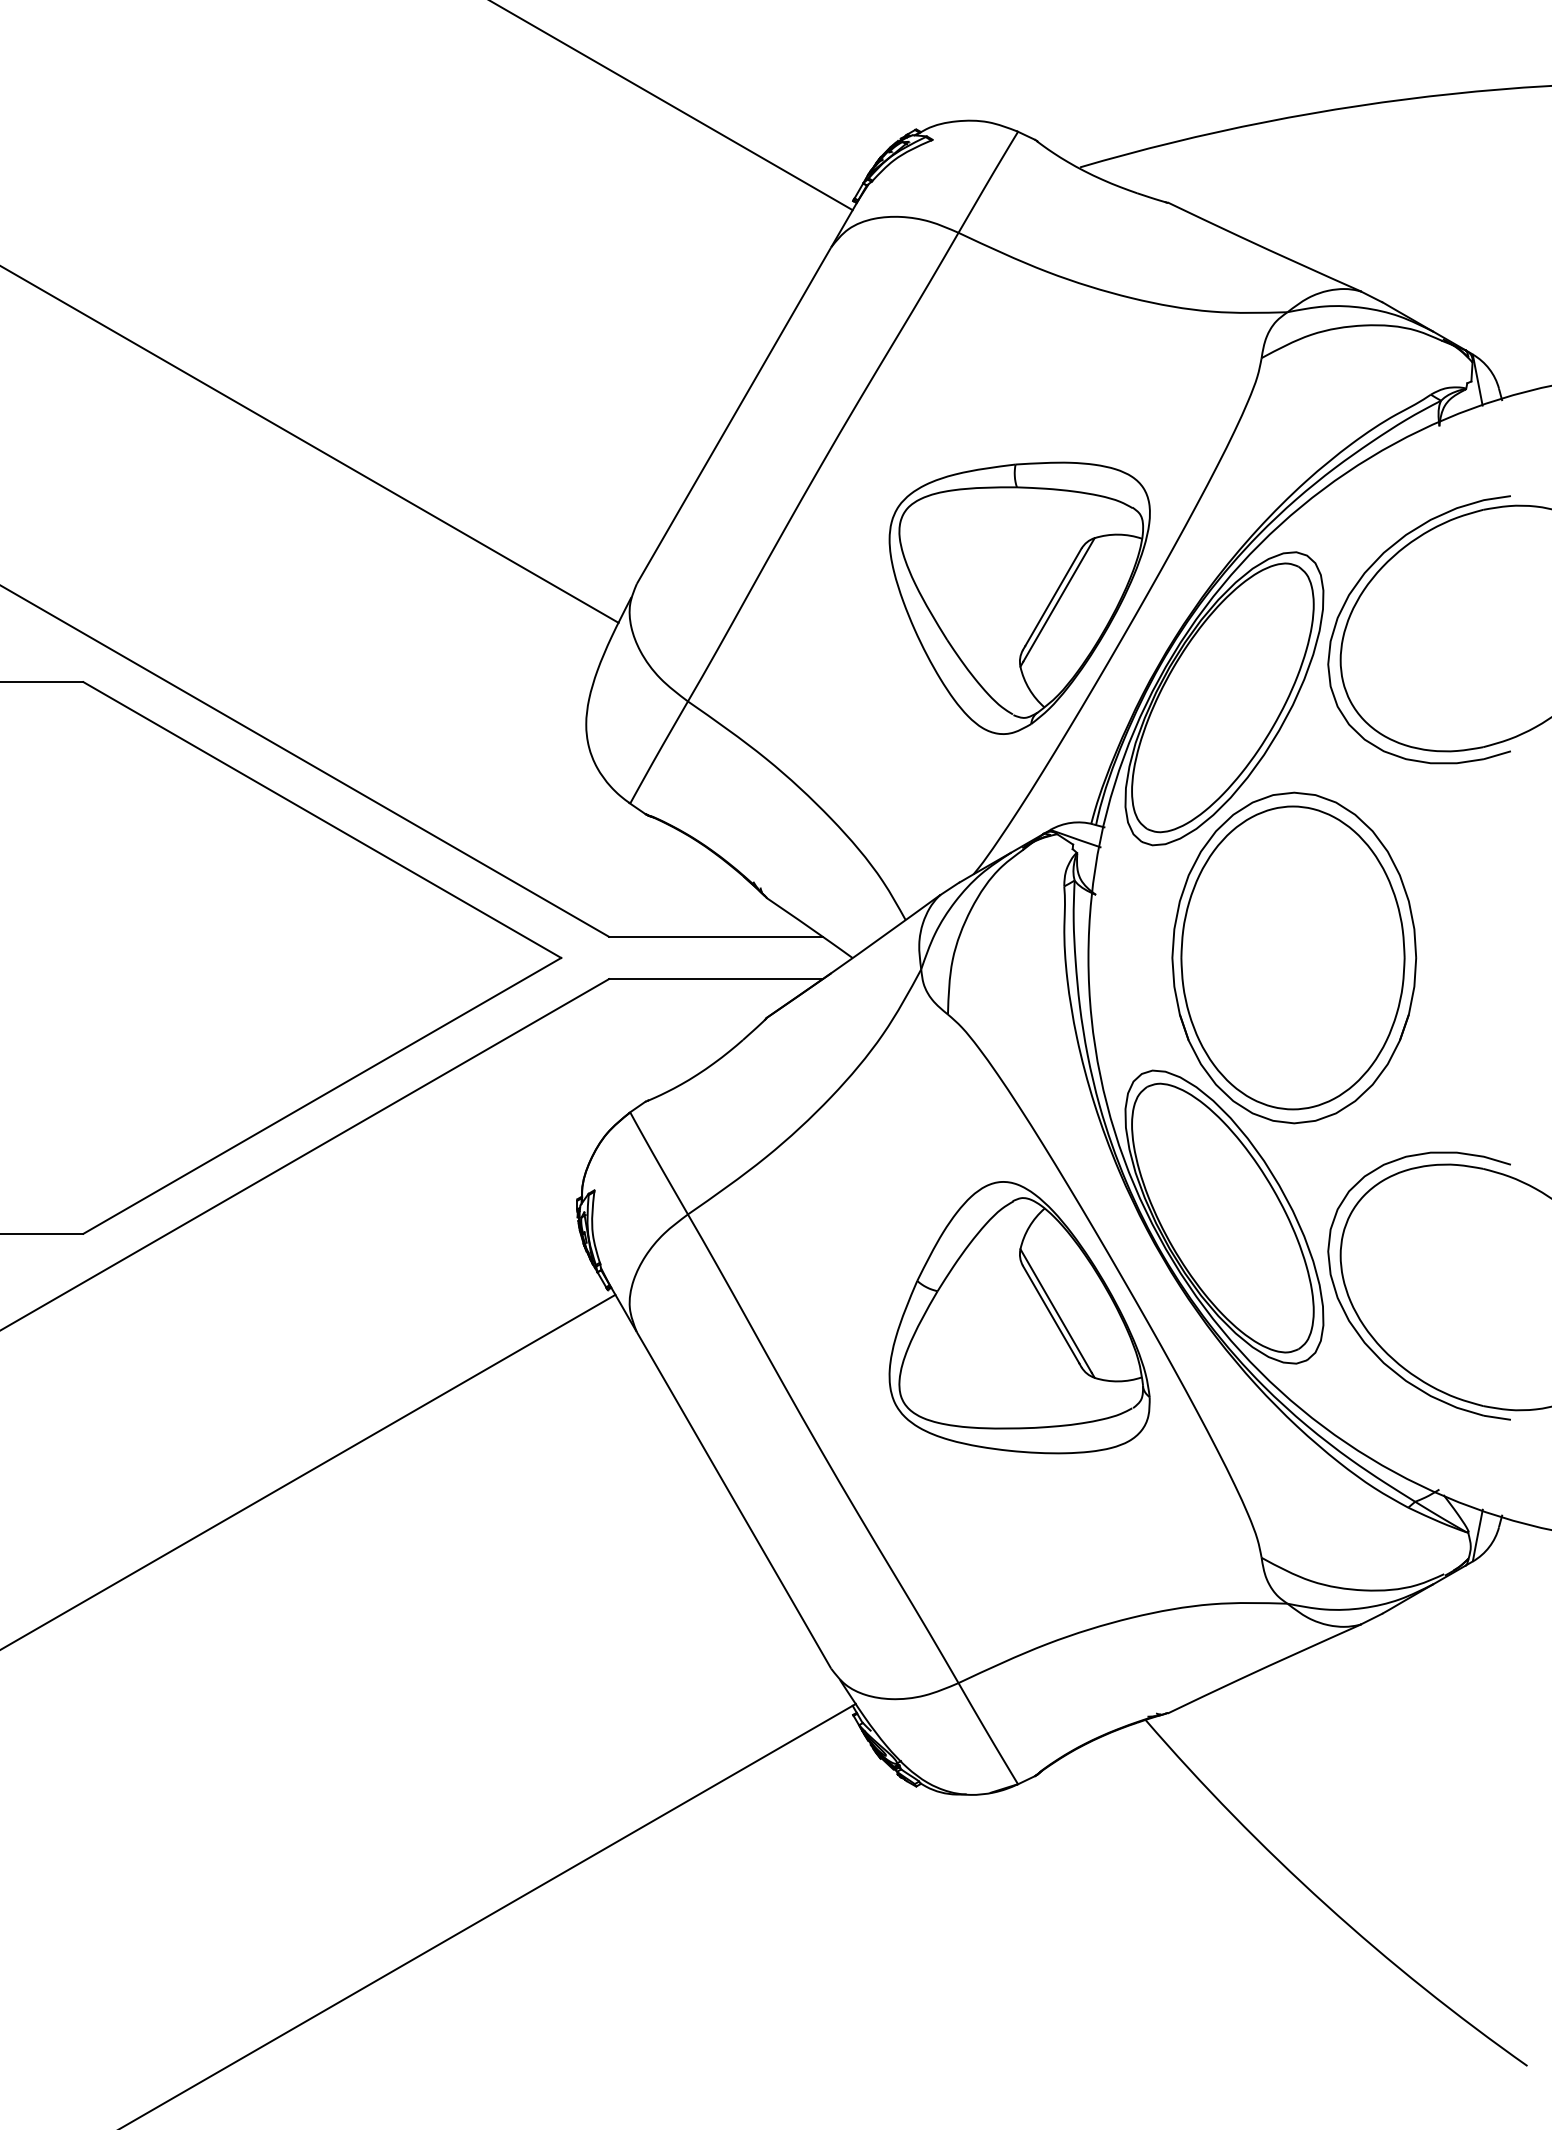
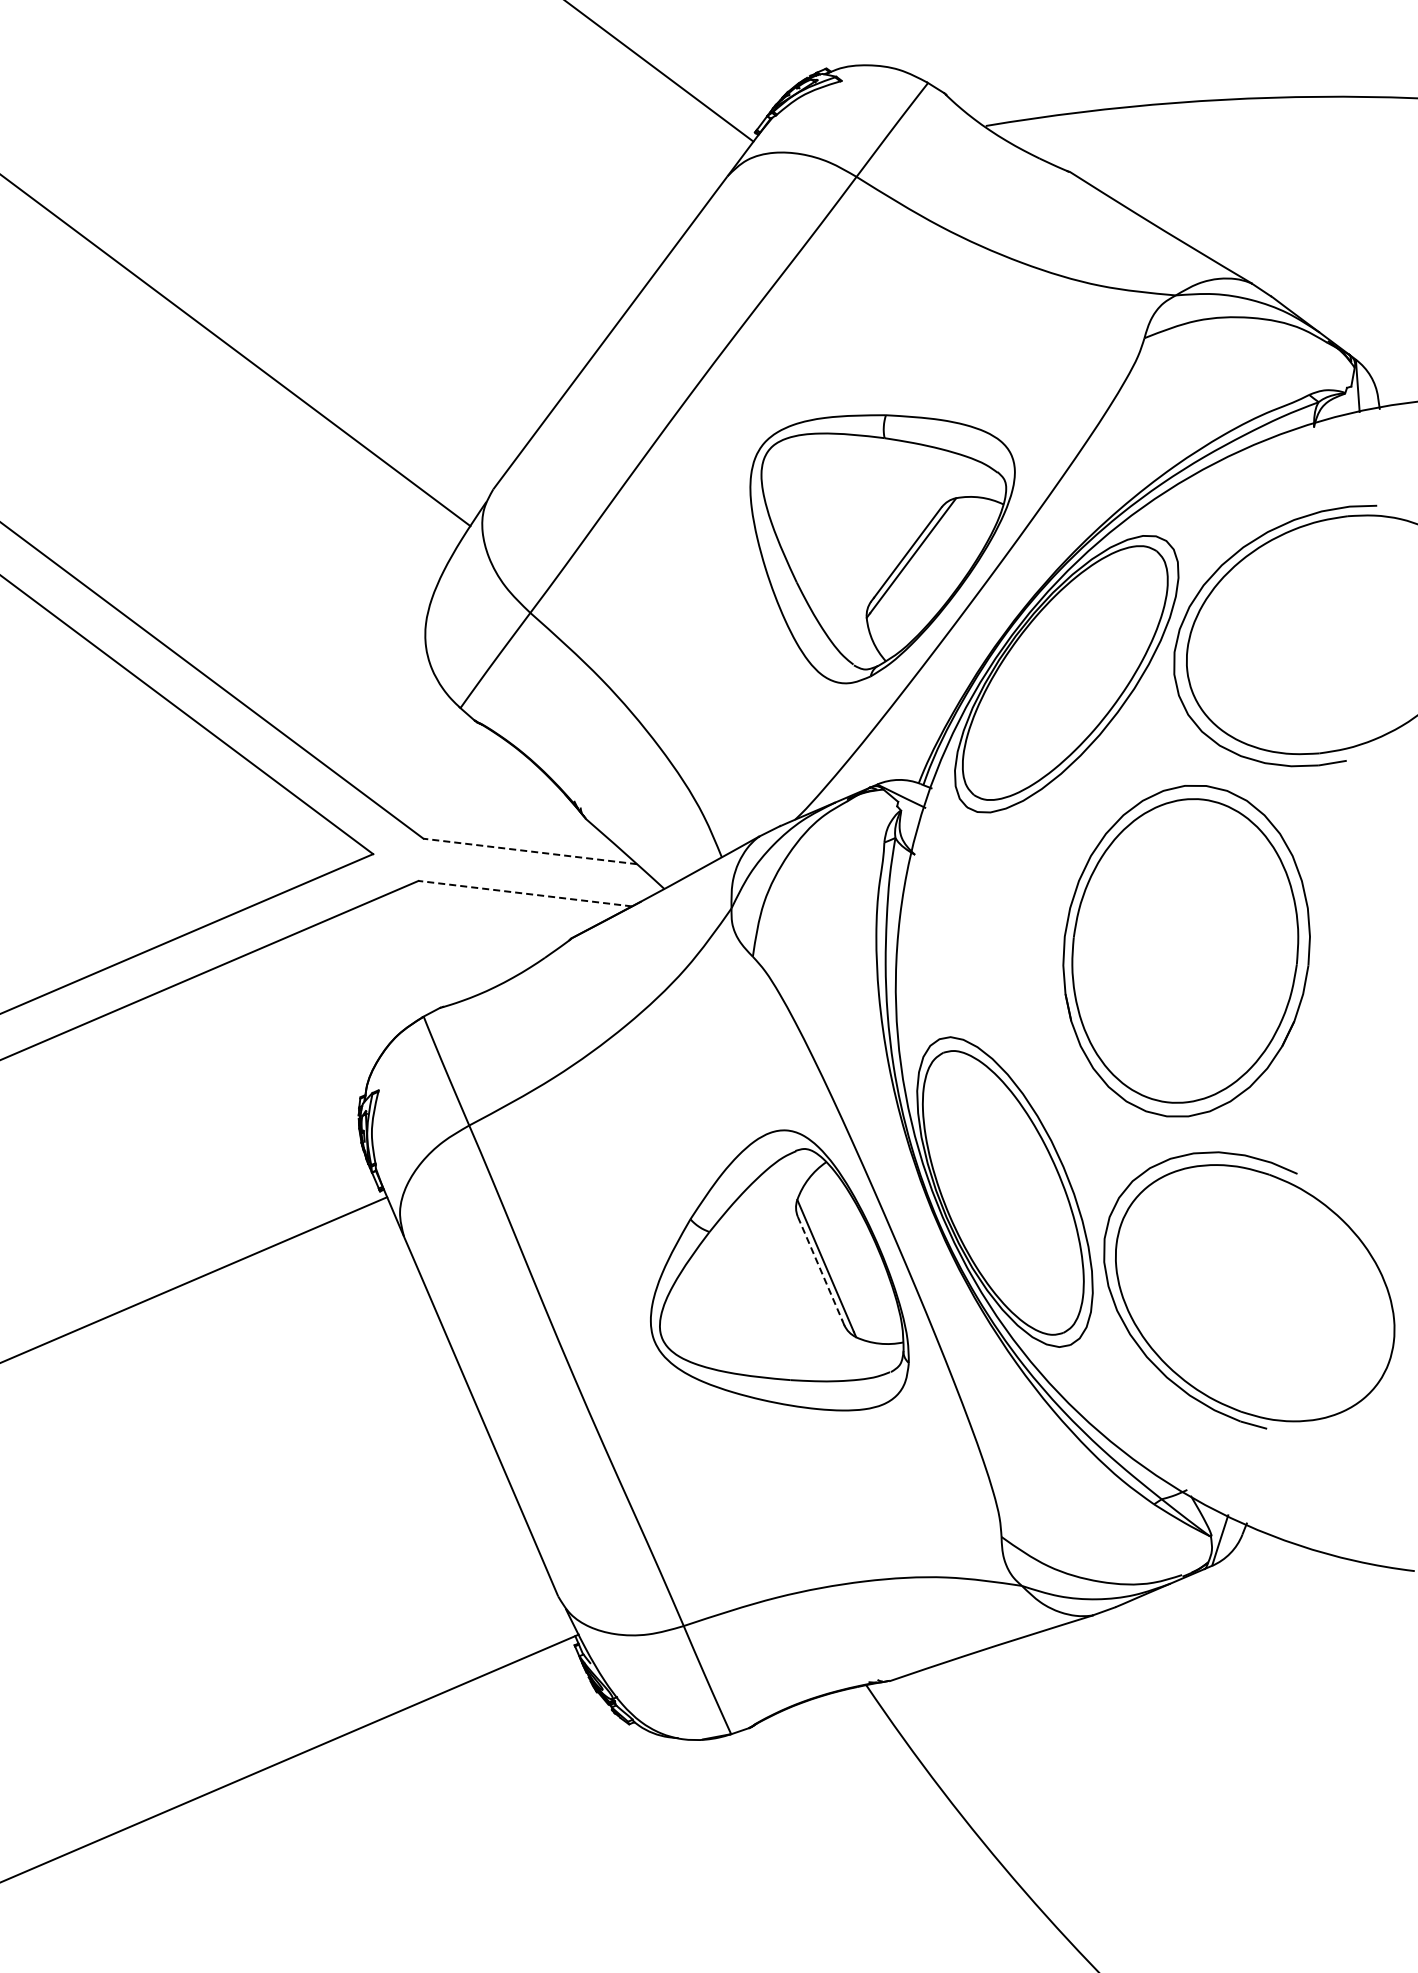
line: (715, 936) -> (529, 851), solid -> dashed
part: (1294, 957) -> (1186, 950), moved
line: (715, 979) -> (524, 894), solid -> dashed
line: (1051, 1315) -> (820, 1269), solid -> dashed

